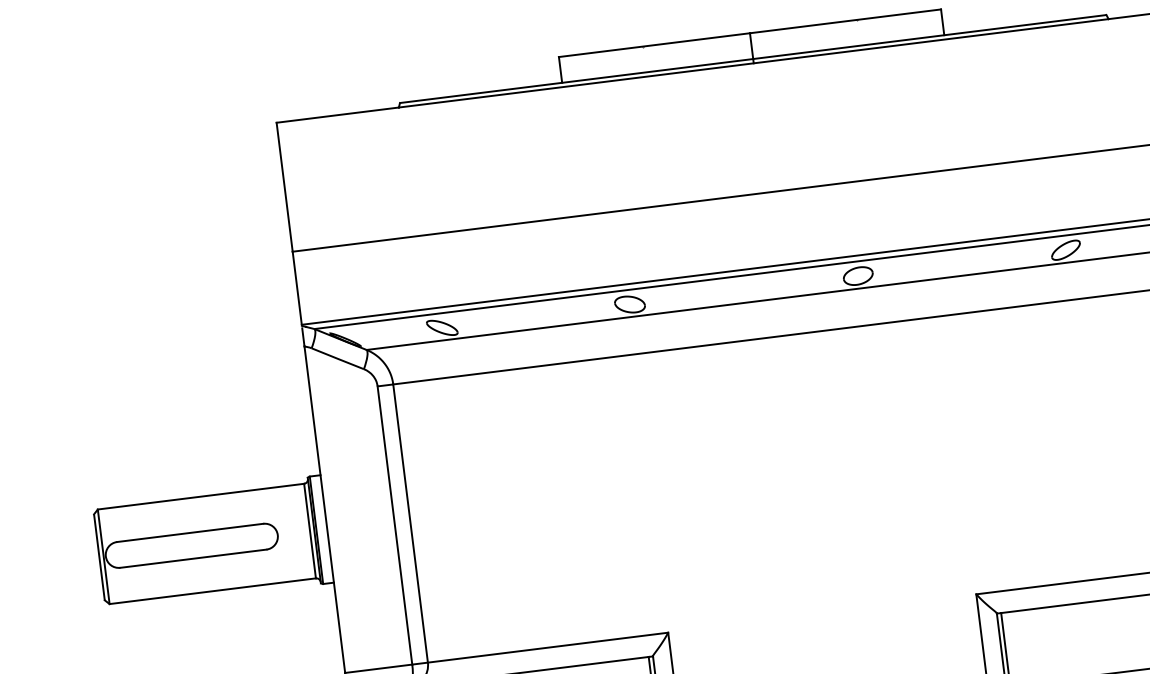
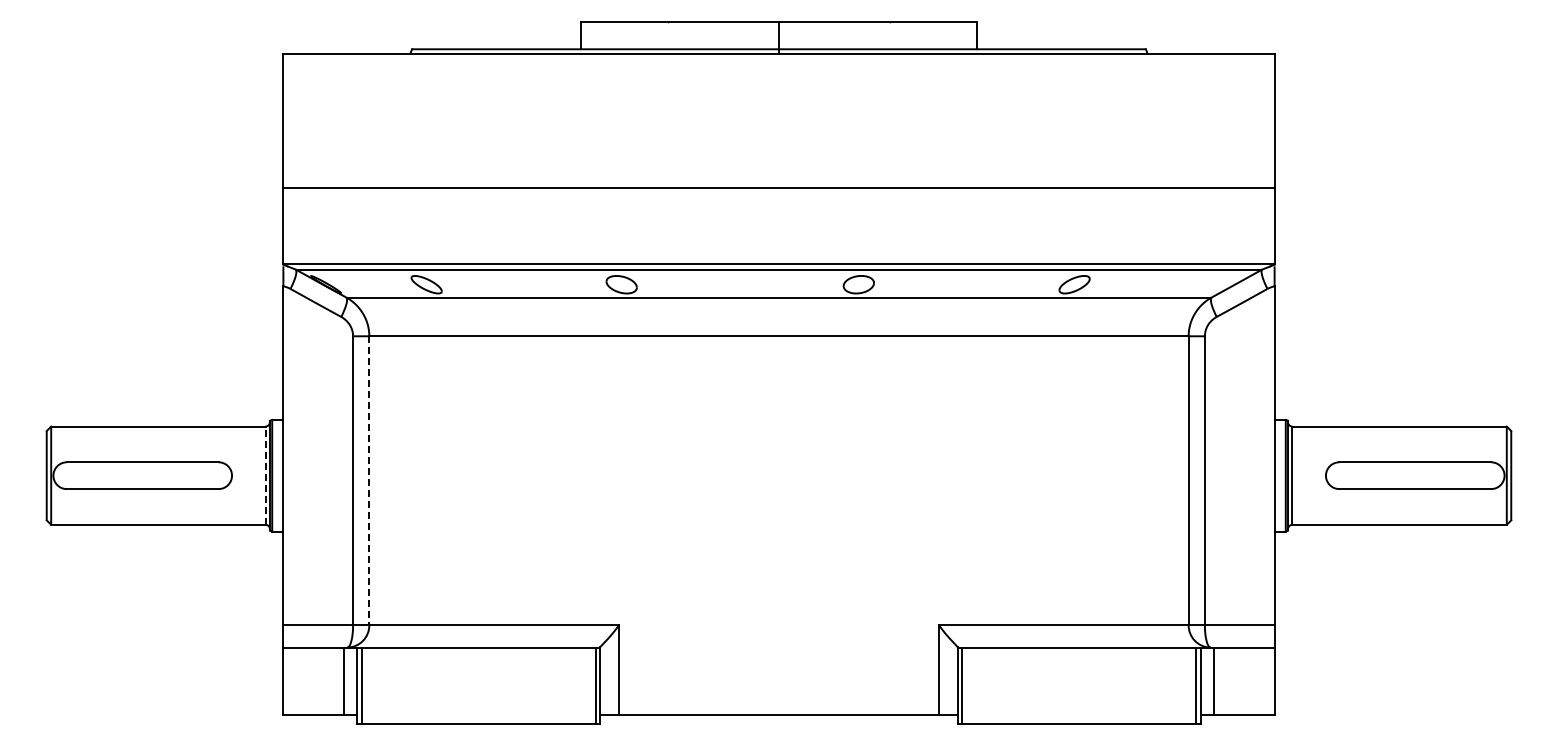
line: (410, 524) -> (369, 481), solid -> dashed
line: (309, 530) -> (265, 475), solid -> dashed

